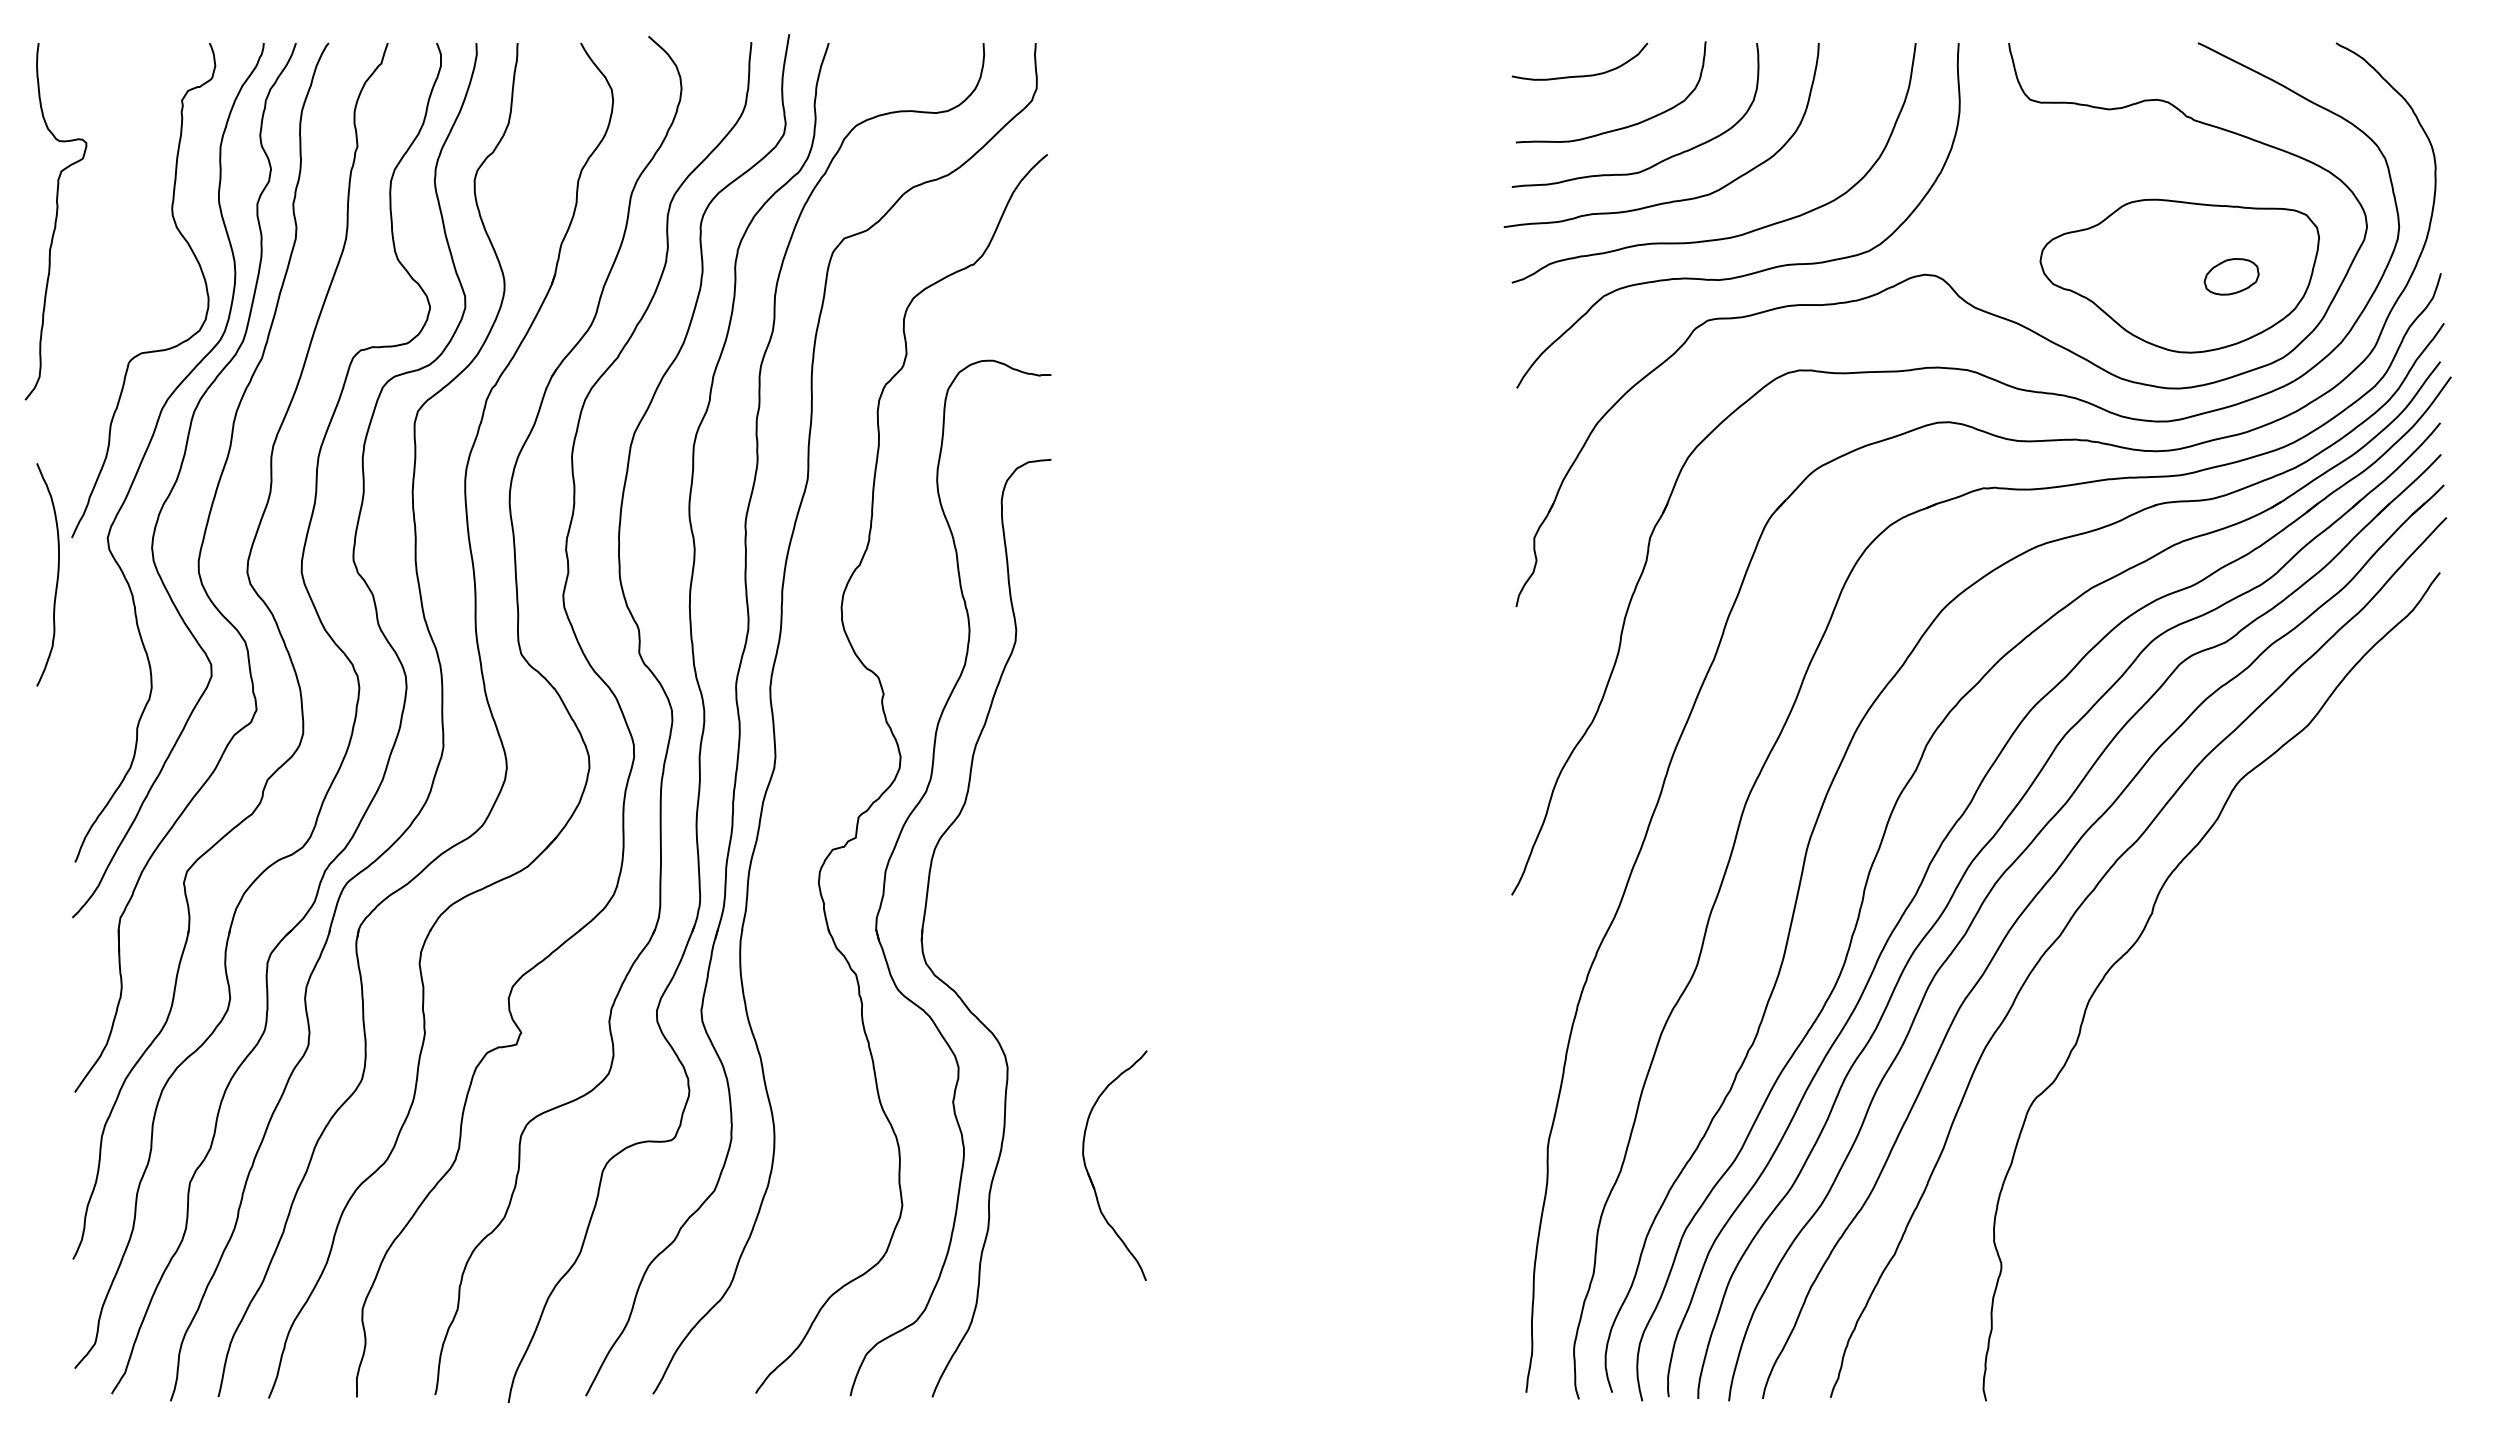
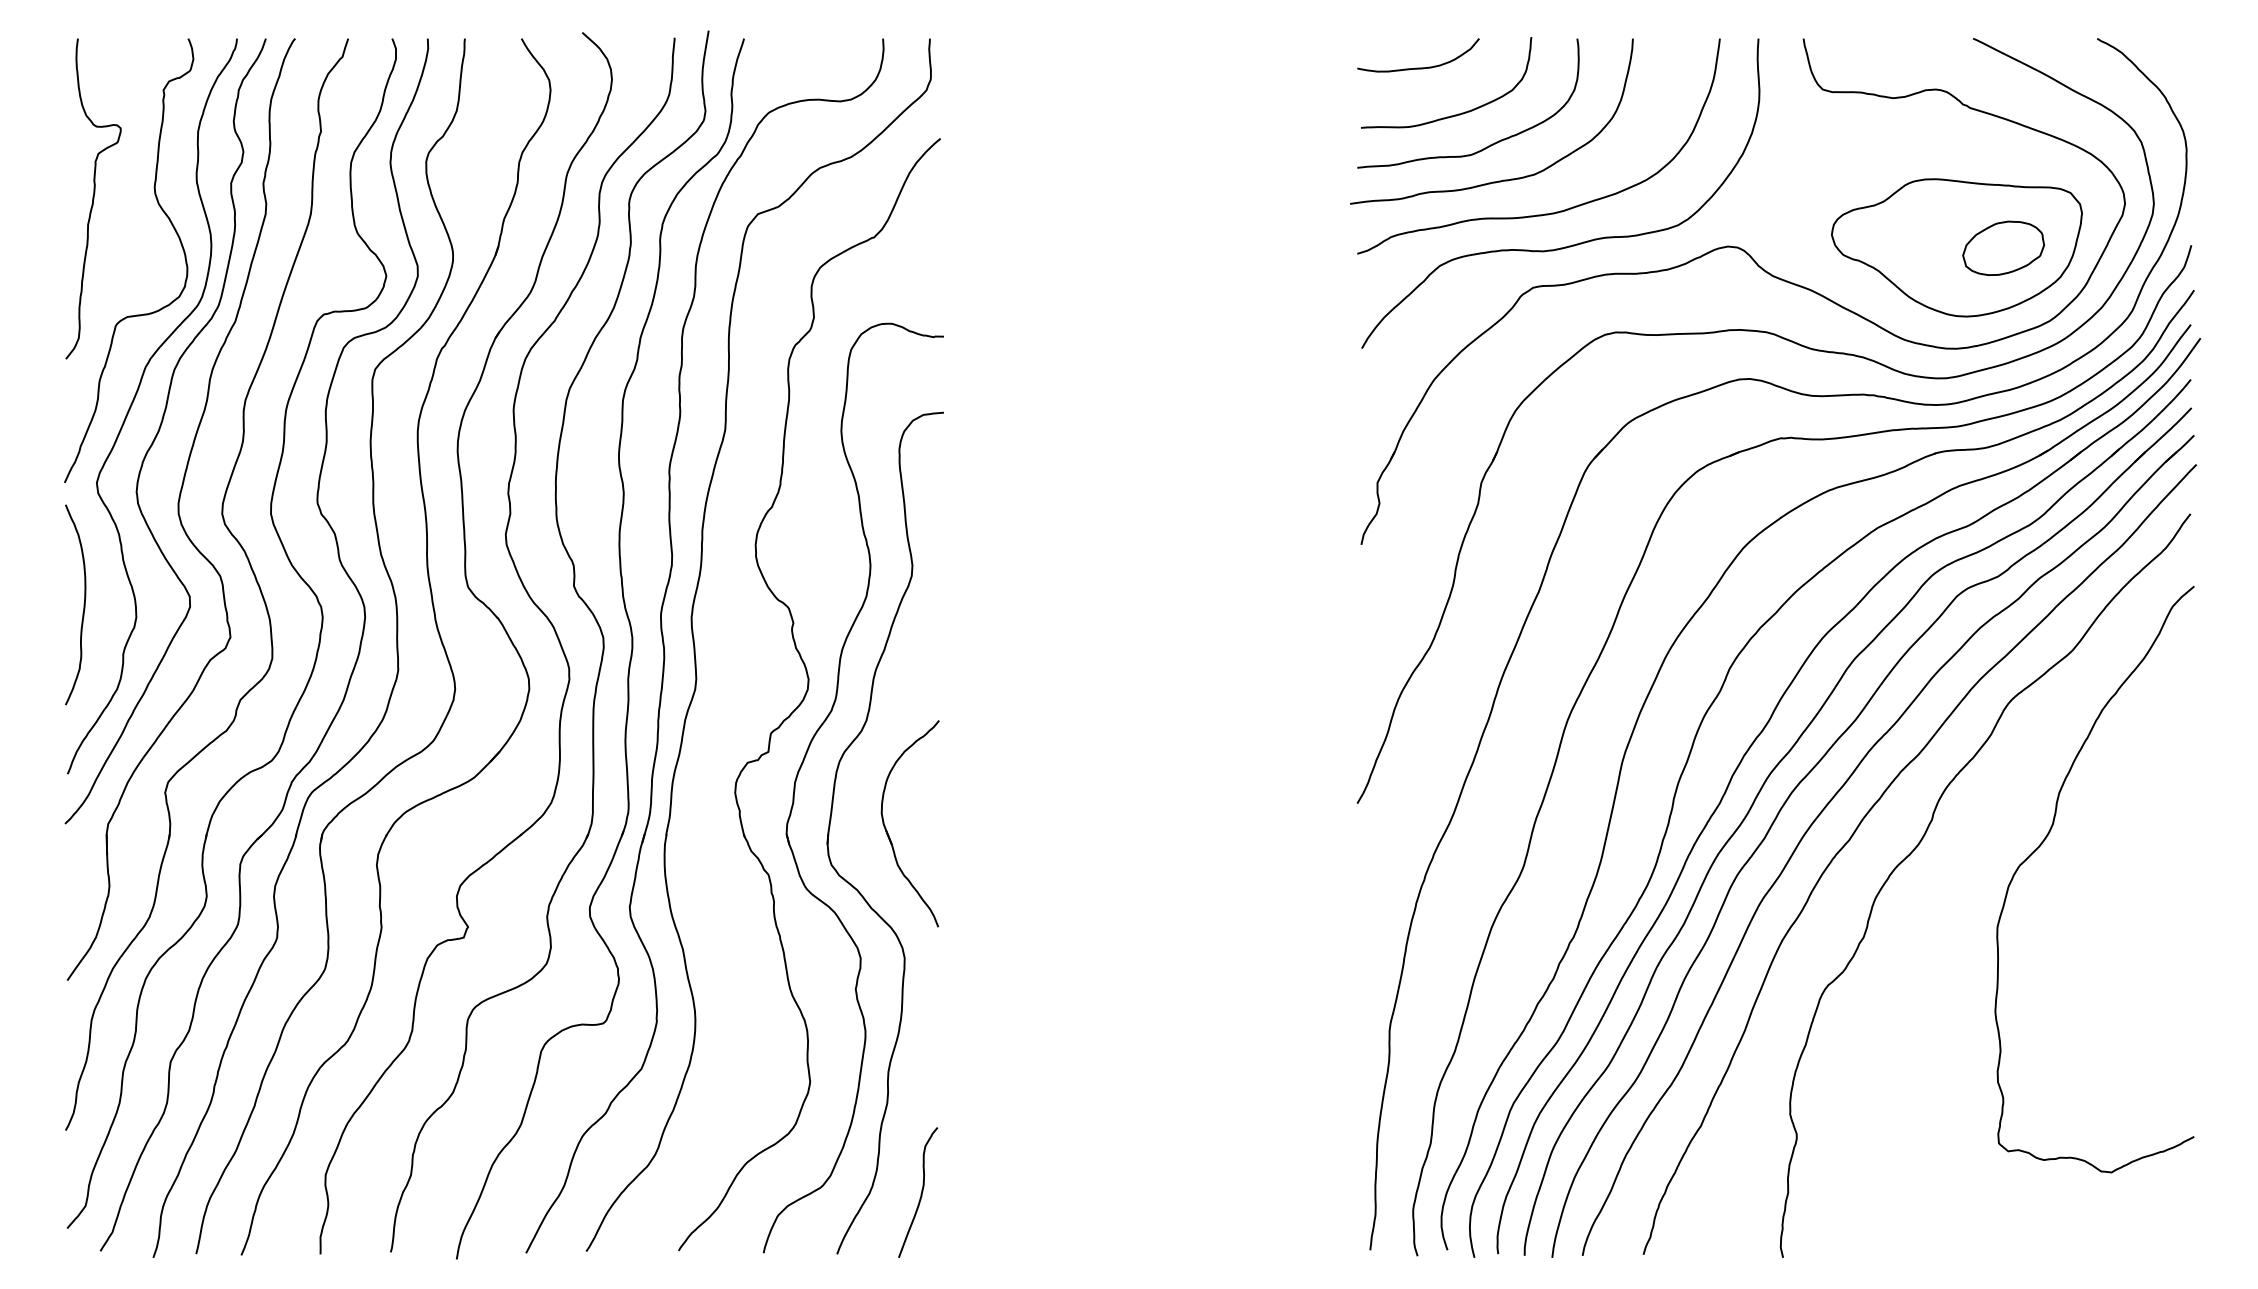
curve: (55, 221) -> (93, 198), moved
part: (2231, 276) -> (2003, 248), size x1.67
curve: (56, 578) -> (83, 608), moved
curve: (2276, 938) -> (2043, 842), added
part: (1089, 1173) -> (887, 830), moved
curve: (1025, 1329) -> (920, 1193), added

